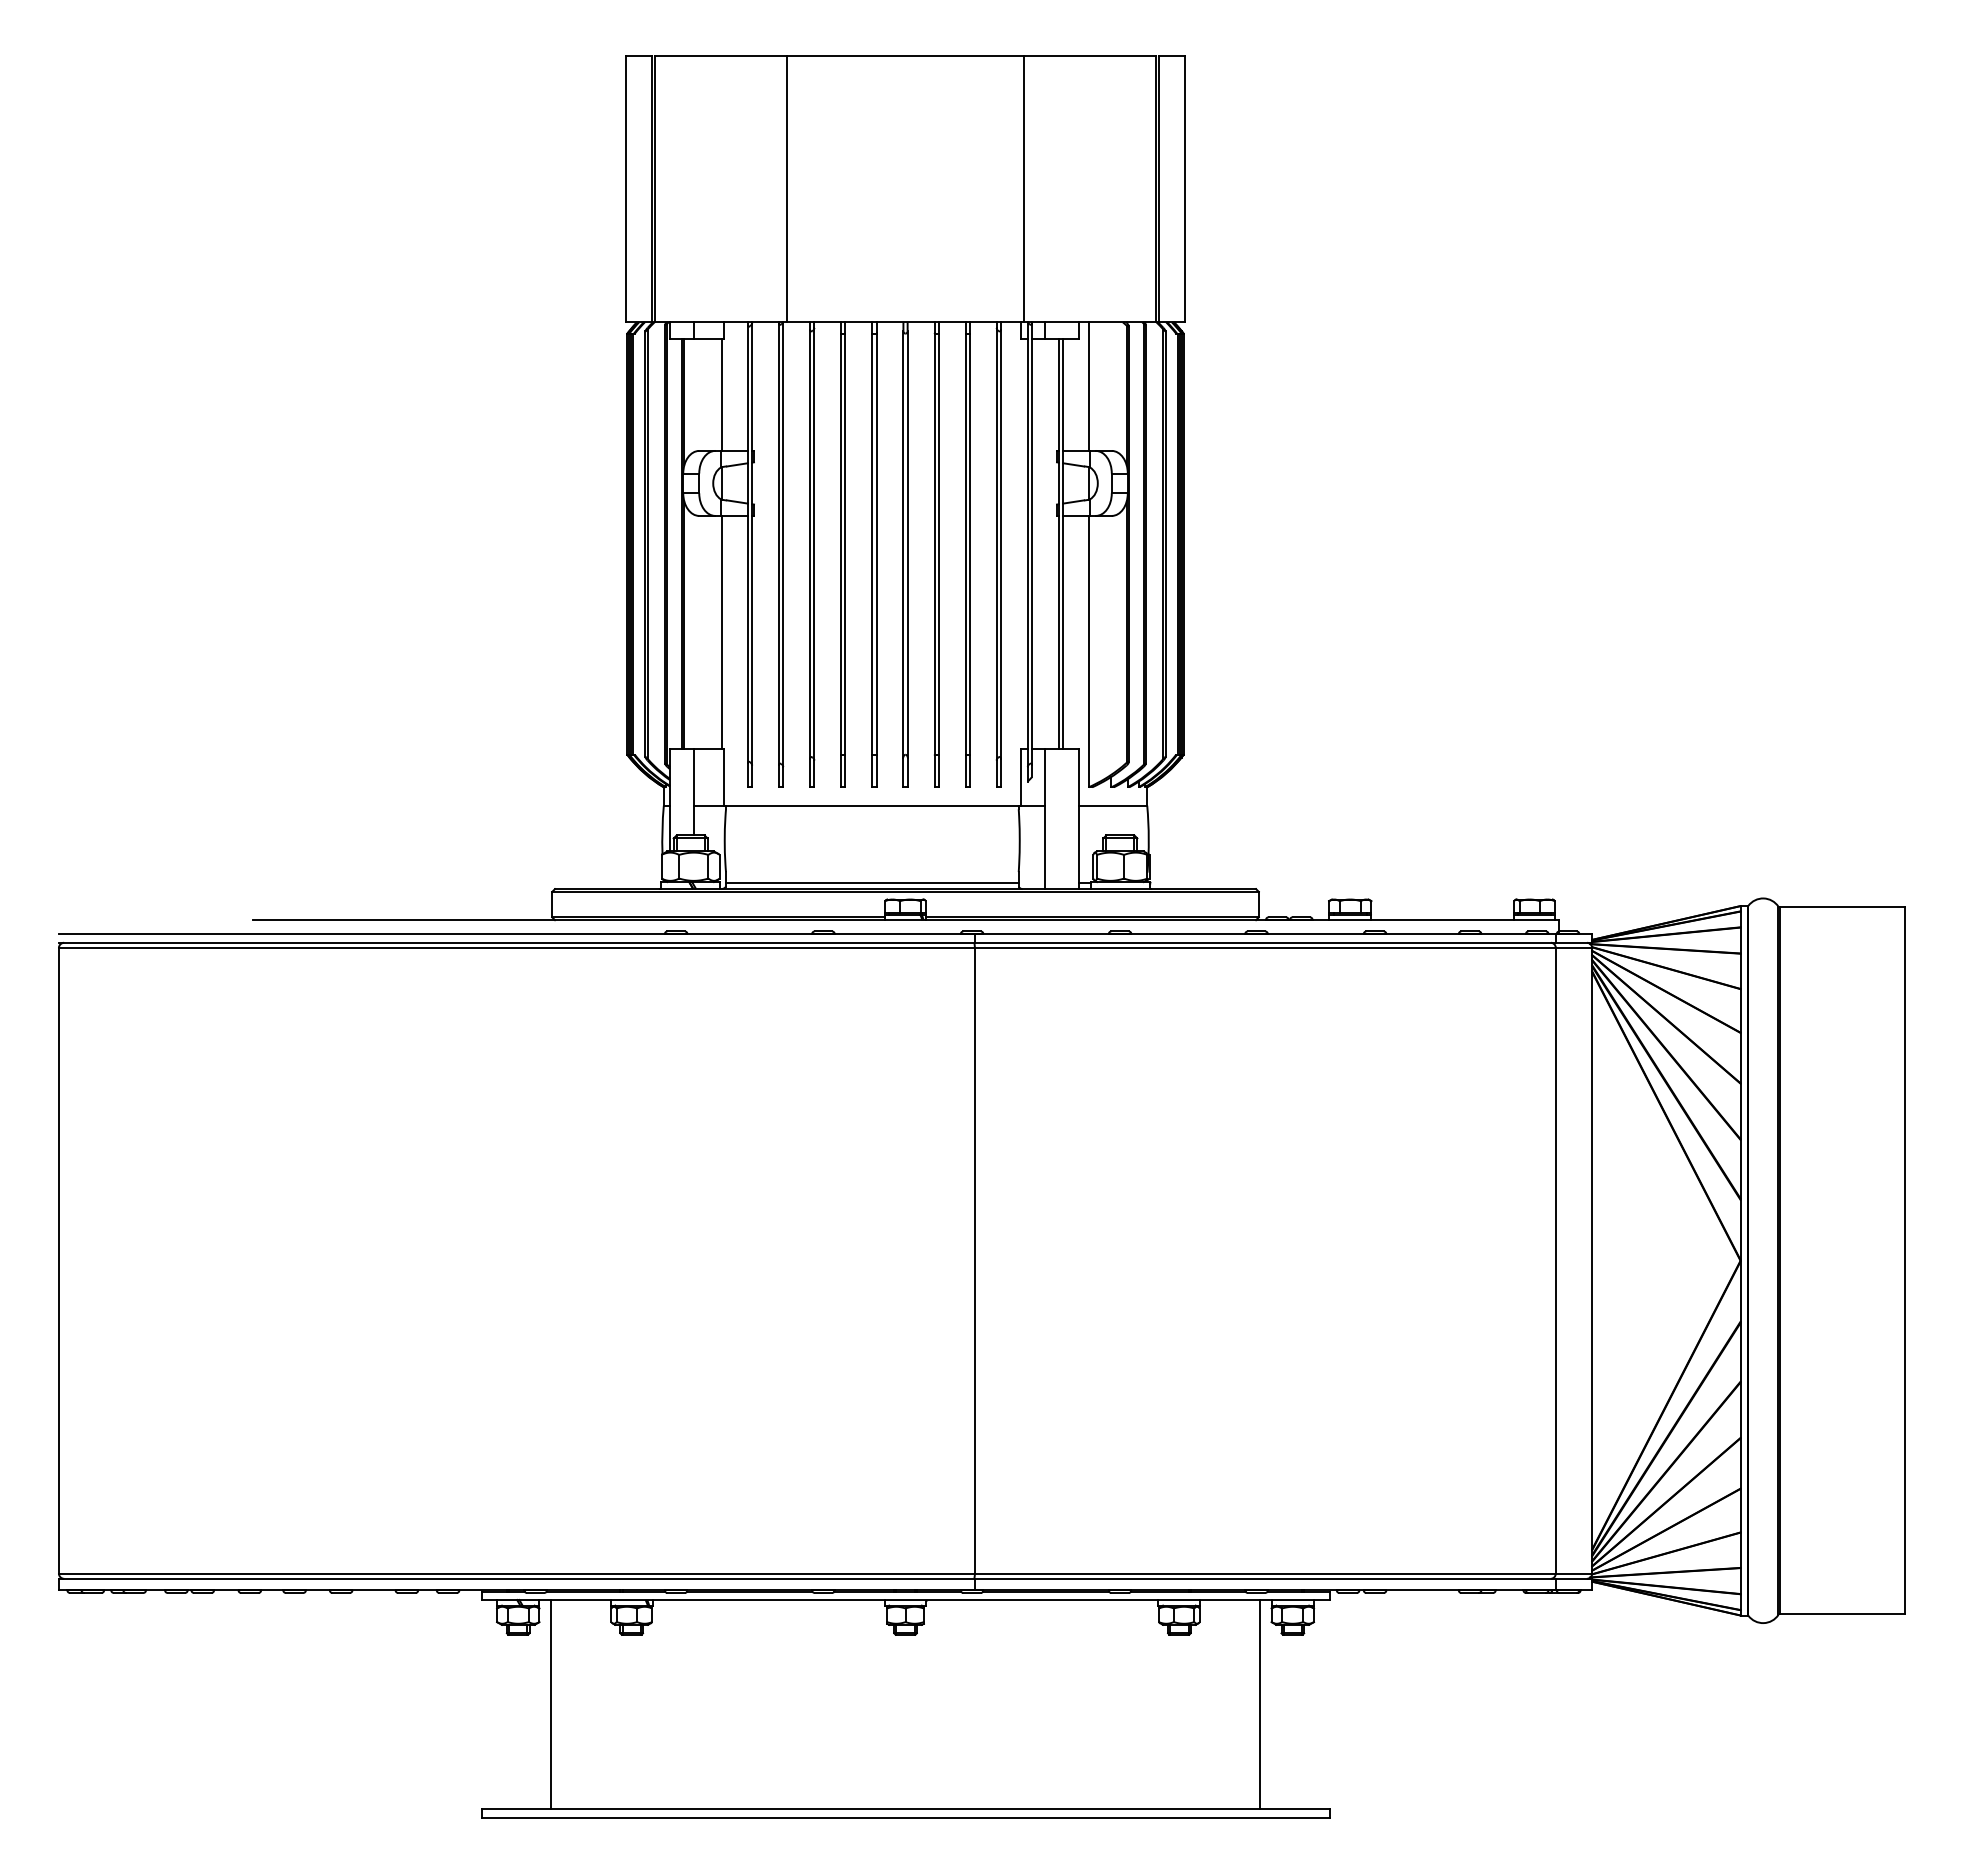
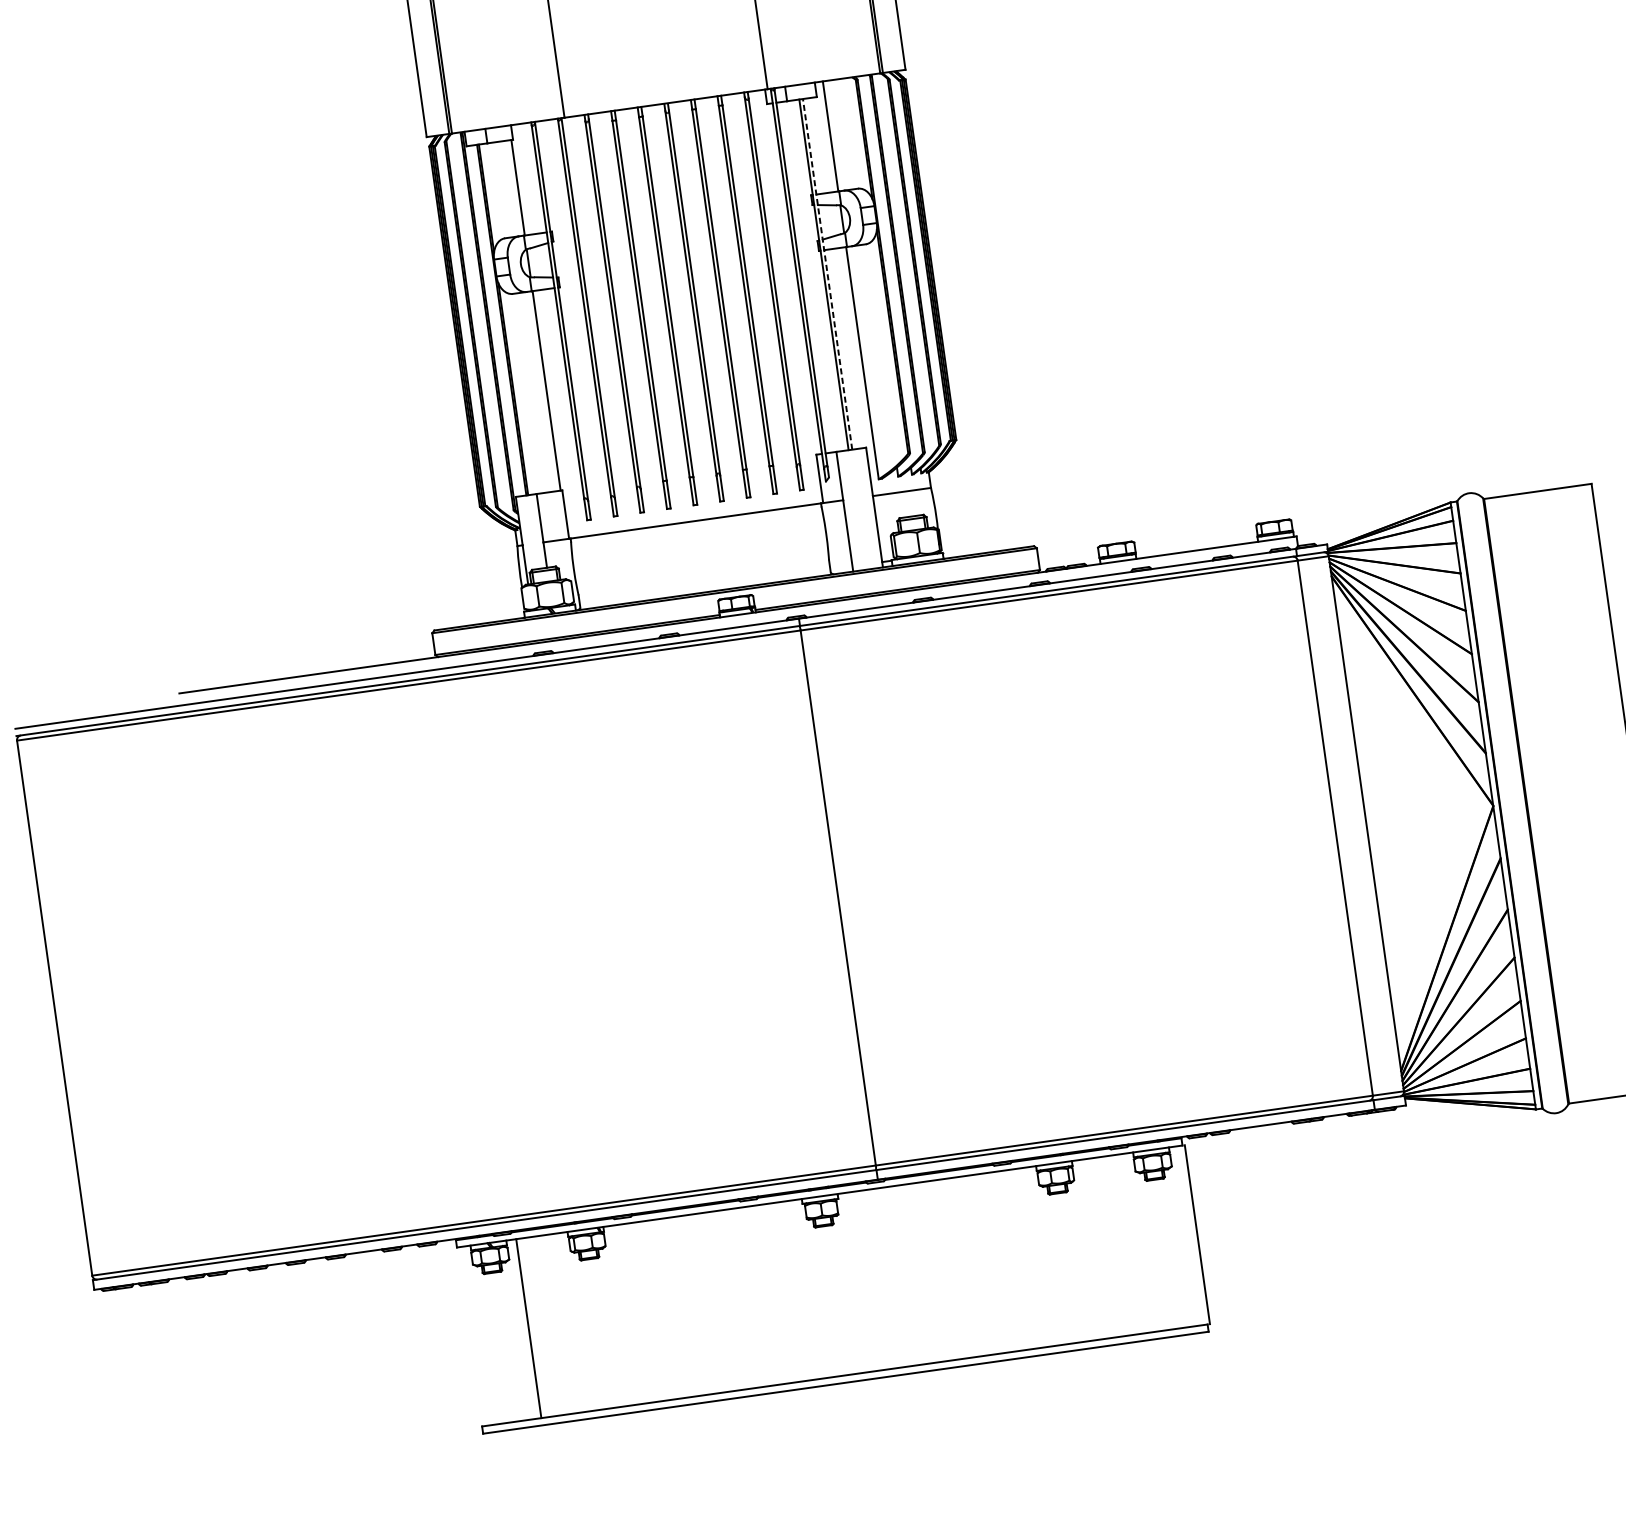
line: (1063, 544) -> (827, 274), solid -> dashed
line: (872, 882) -> (705, 586), removed
line: (1260, 1704) -> (1197, 1234), moved

